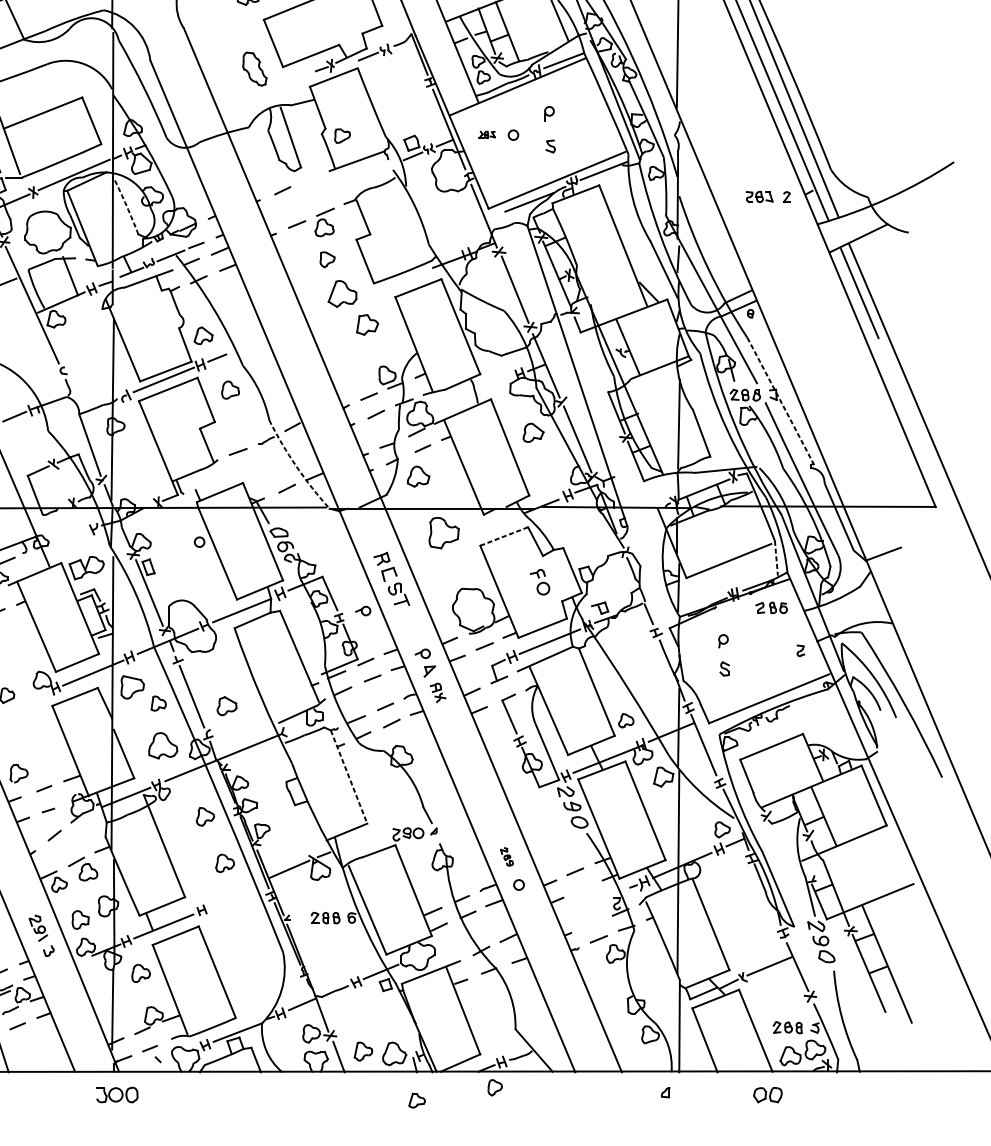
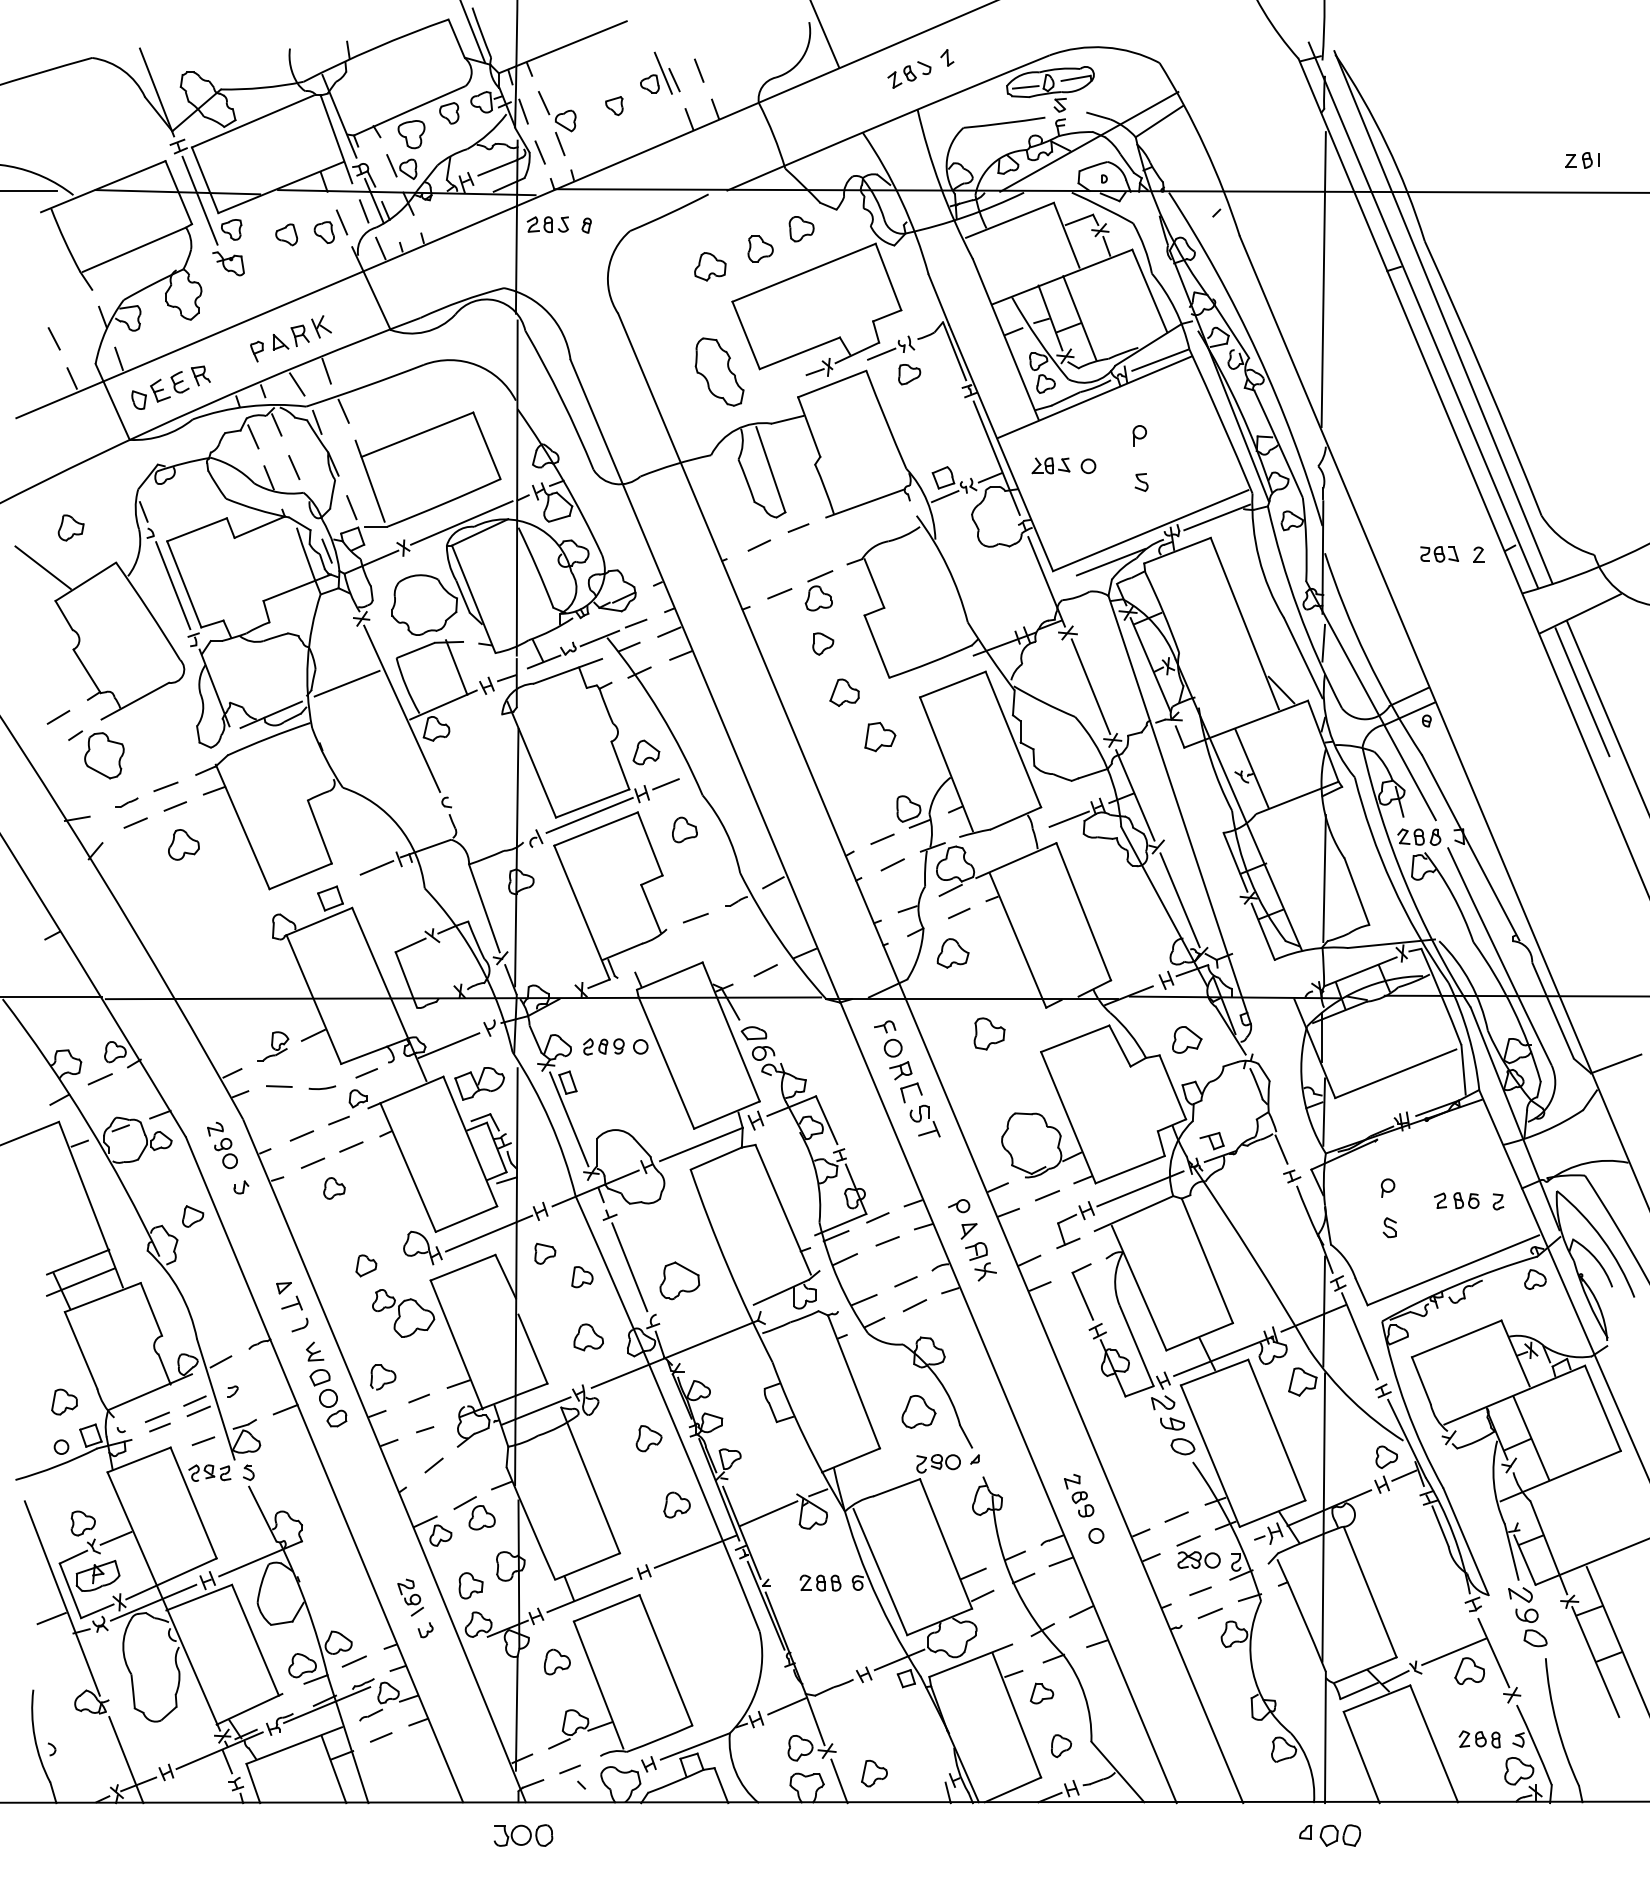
part: (254, 68) -> (719, 371), size x1.43
part: (486, 134) -> (1050, 465), size x1.67
part: (342, 136) -> (909, 374), moved
line: (310, 178) -> (798, 527), added
arc: (126, 206) -> (536, 567), dashed -> solid
part: (342, 293) -> (844, 692), size x0.71
line: (499, 382) -> (1068, 818), added
line: (781, 403) -> (1471, 848), dashed -> solid
part: (533, 432) -> (1187, 1039), moved
arc: (296, 466) -> (778, 938), dashed -> solid
part: (444, 532) -> (989, 1033), size x0.71
line: (504, 536) -> (1075, 1038), dashed -> solid
line: (64, 541) -> (448, 1045), added
part: (173, 541) -> (603, 1046), added
line: (776, 558) -> (1463, 1069), dashed -> solid
part: (540, 581) -> (888, 1038), moved
part: (771, 607) -> (1456, 1200), moved
part: (363, 611) -> (874, 1145), removed
part: (132, 687) -> (545, 1253), size x0.62
part: (437, 692) -> (980, 1261), size x1.43
part: (226, 705) -> (679, 1280), size x1.43
part: (626, 720) -> (1535, 1279), moved
part: (33, 729) -> (403, 1313), added
part: (162, 745) -> (588, 1337), size x0.71
line: (349, 777) -> (854, 1382), dashed -> solid
part: (507, 856) -> (1079, 1495), size x1.67
line: (238, 895) -> (695, 1551), added
part: (590, 895) -> (1198, 1551), added
line: (592, 923) -> (1200, 1590), added
part: (394, 1053) -> (918, 1411), moved
part: (790, 1055) -> (1469, 1670), moved
part: (495, 1087) -> (1061, 1746), moved
part: (767, 1095) -> (1339, 1835), moved
part: (417, 1100) -> (1042, 1693), moved

